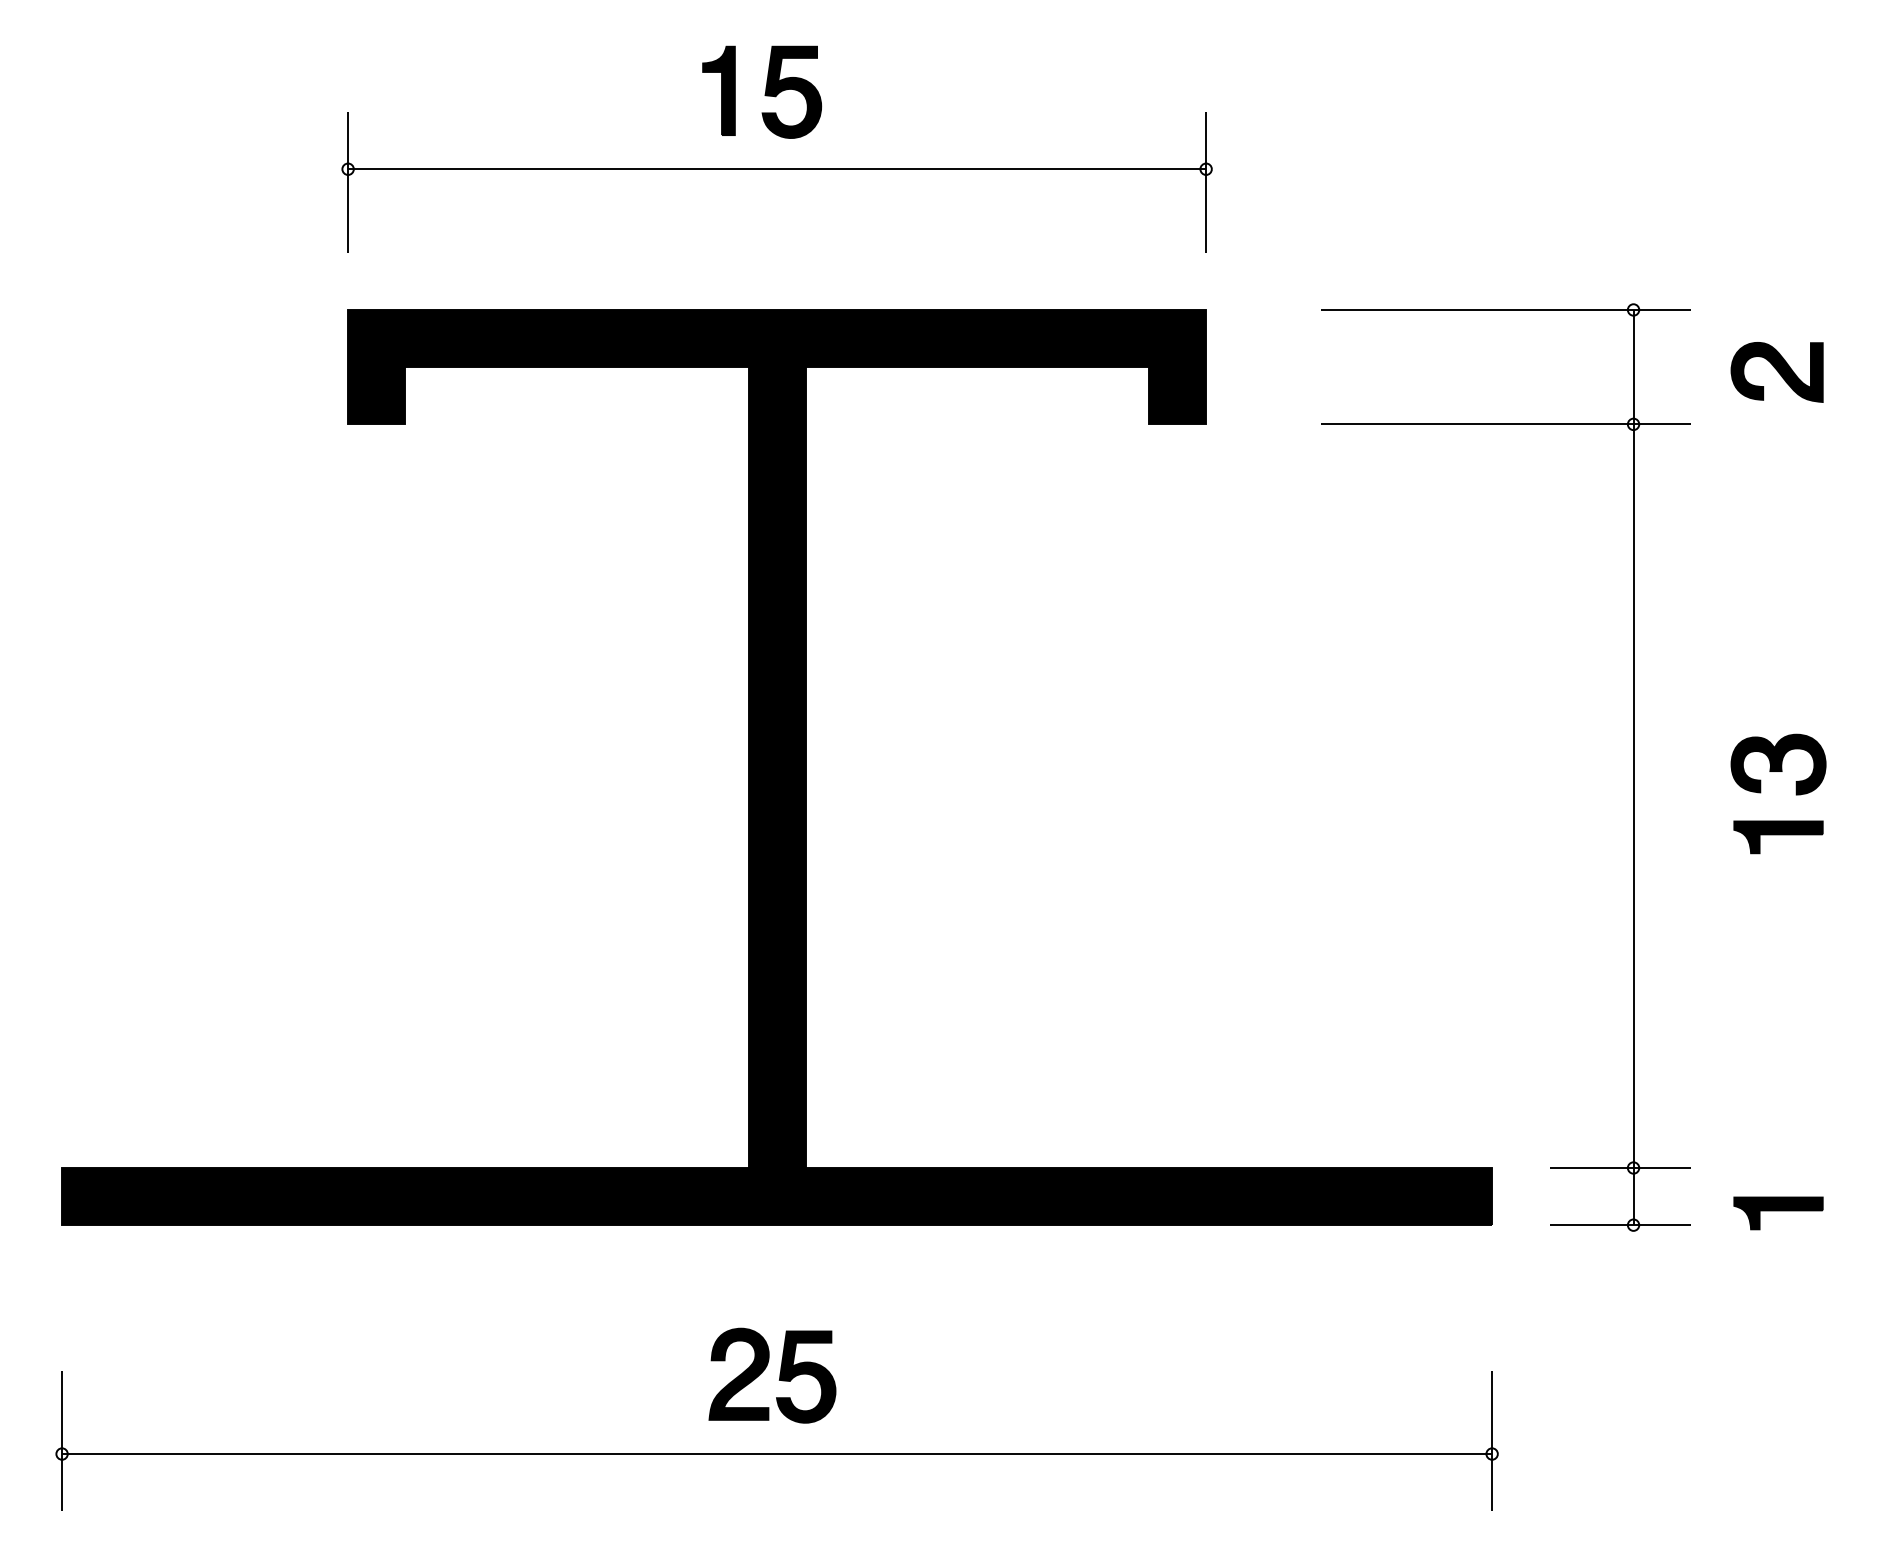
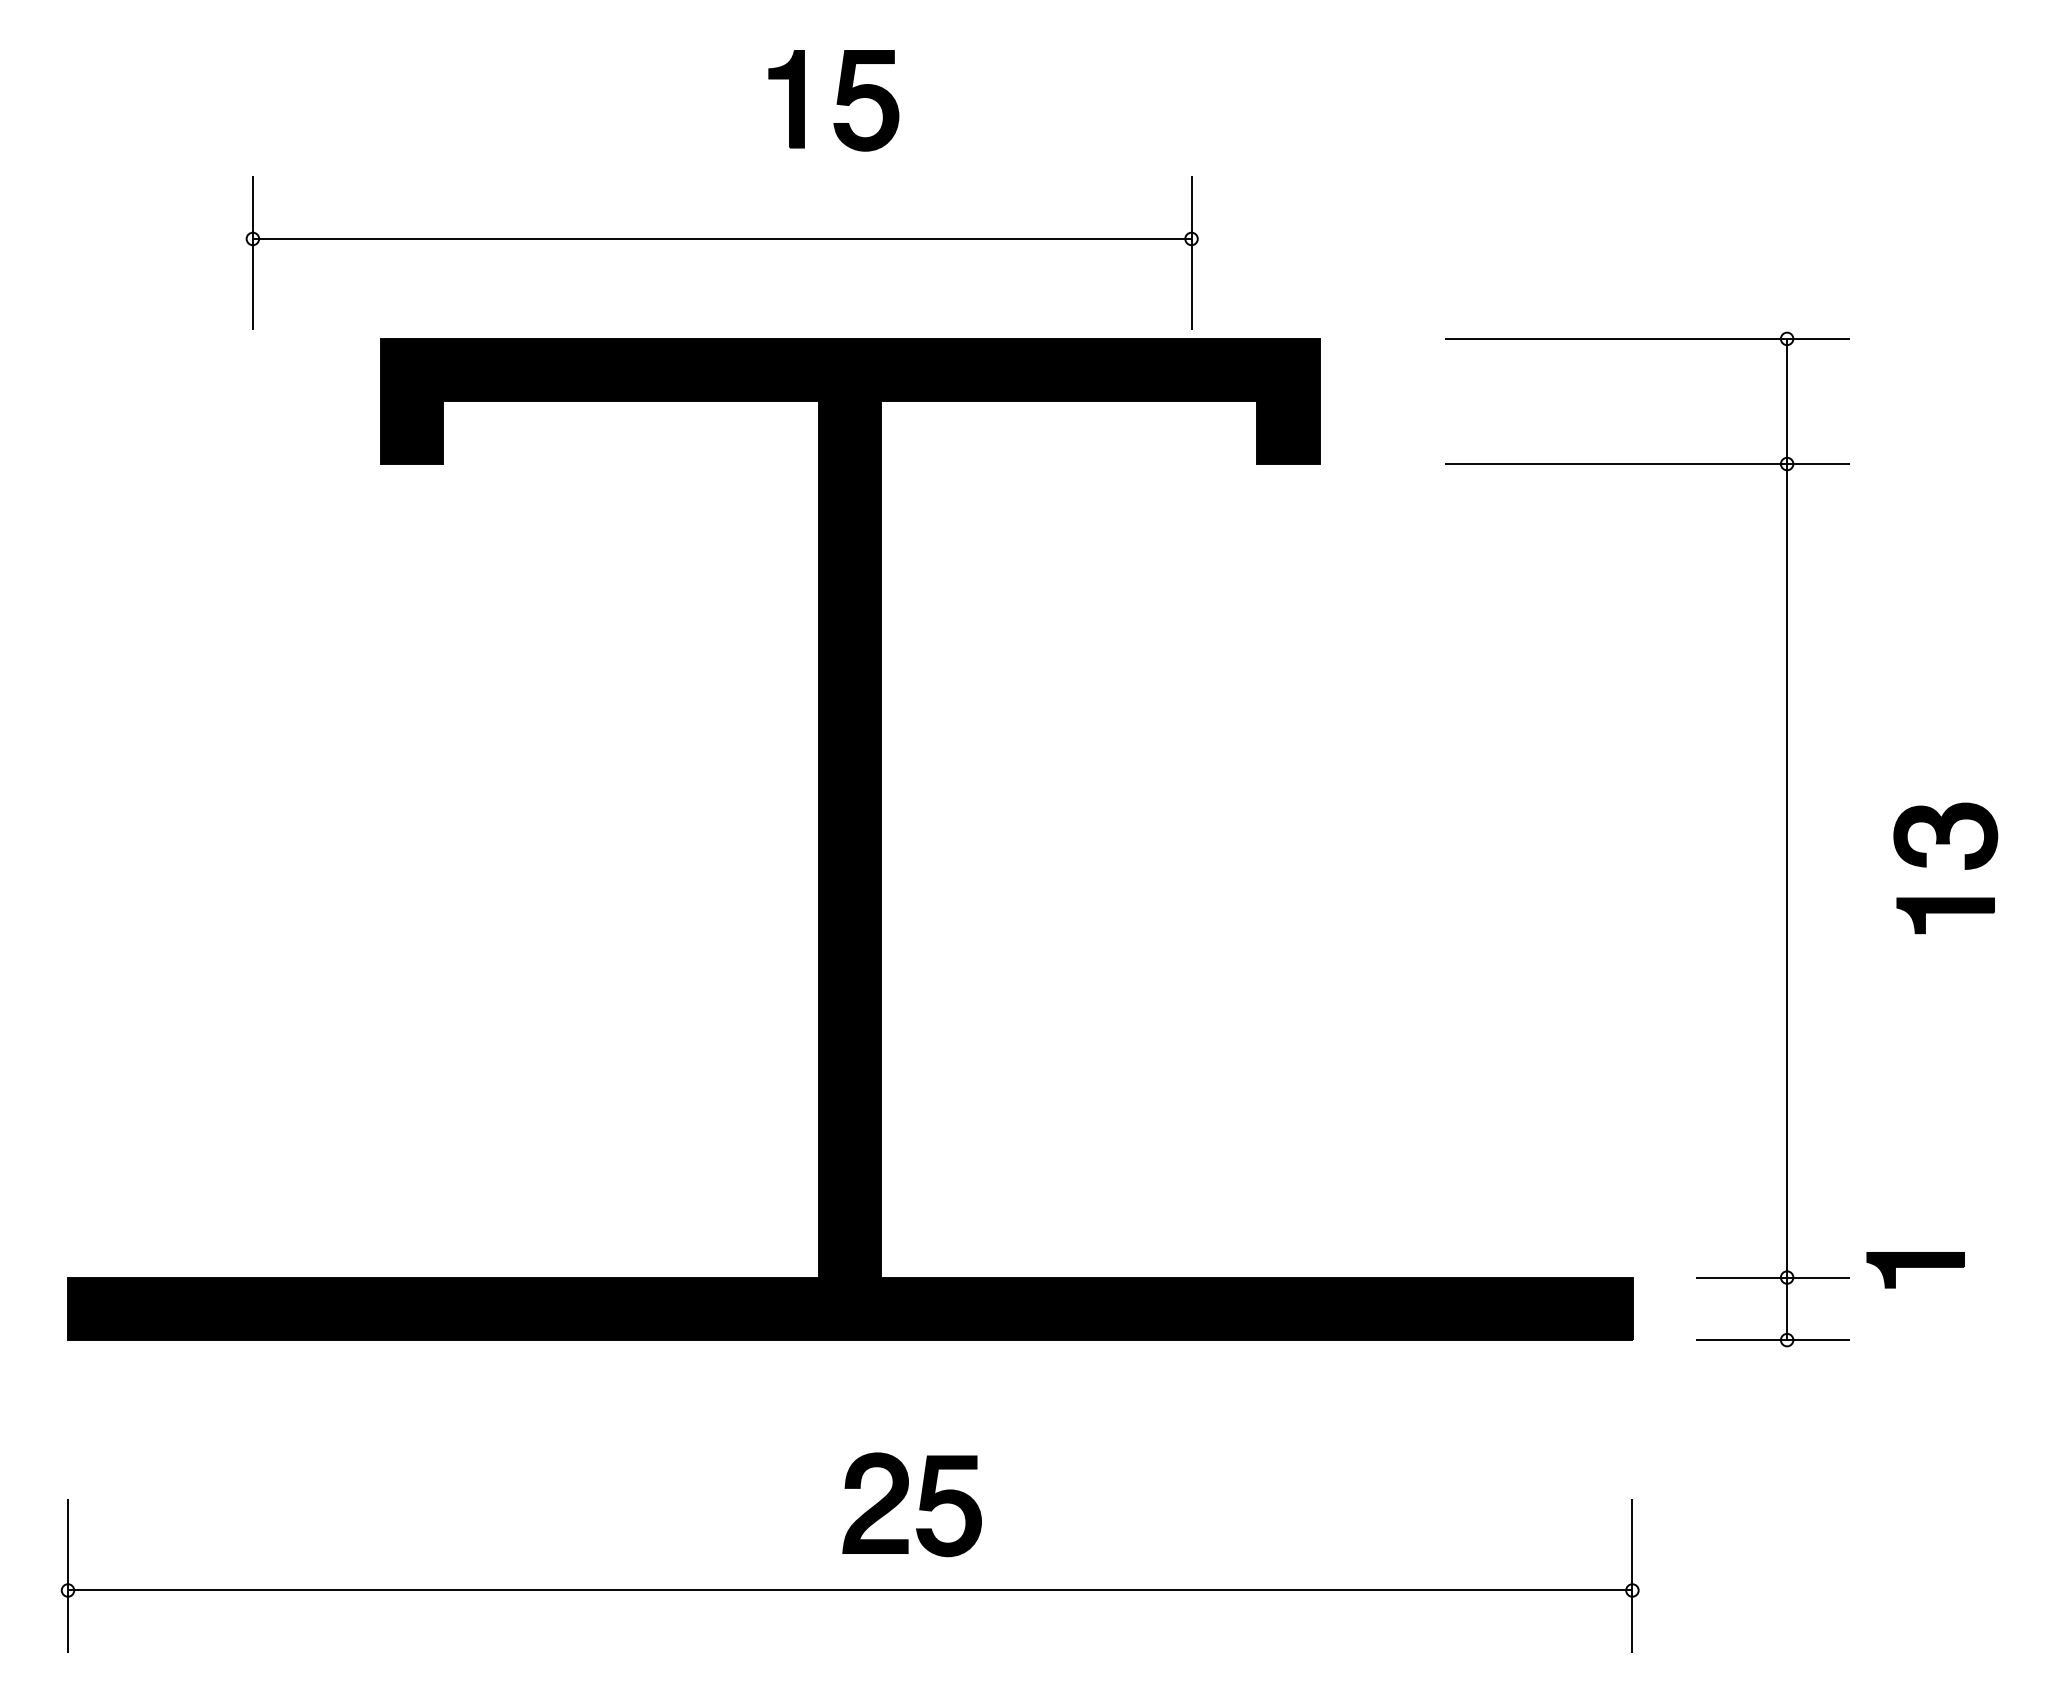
part: (776, 169) -> (721, 239), moved
part: (1776, 372) -> (1943, 407), removed
part: (1778, 1213) -> (1915, 1270), moved
part: (779, 1376) -> (919, 1505), moved

